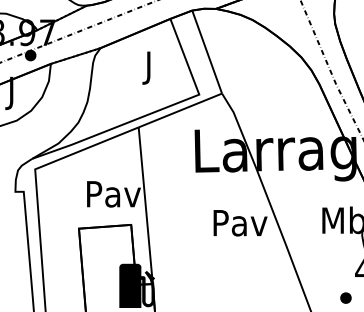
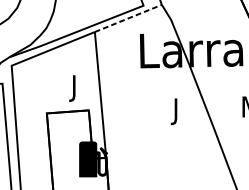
line: (180, 110) -> (128, 18), solid -> dashed
text: (113, 197) -> (74, 88), Pav -> J
text: (240, 226) -> (176, 111), Pav -> J

